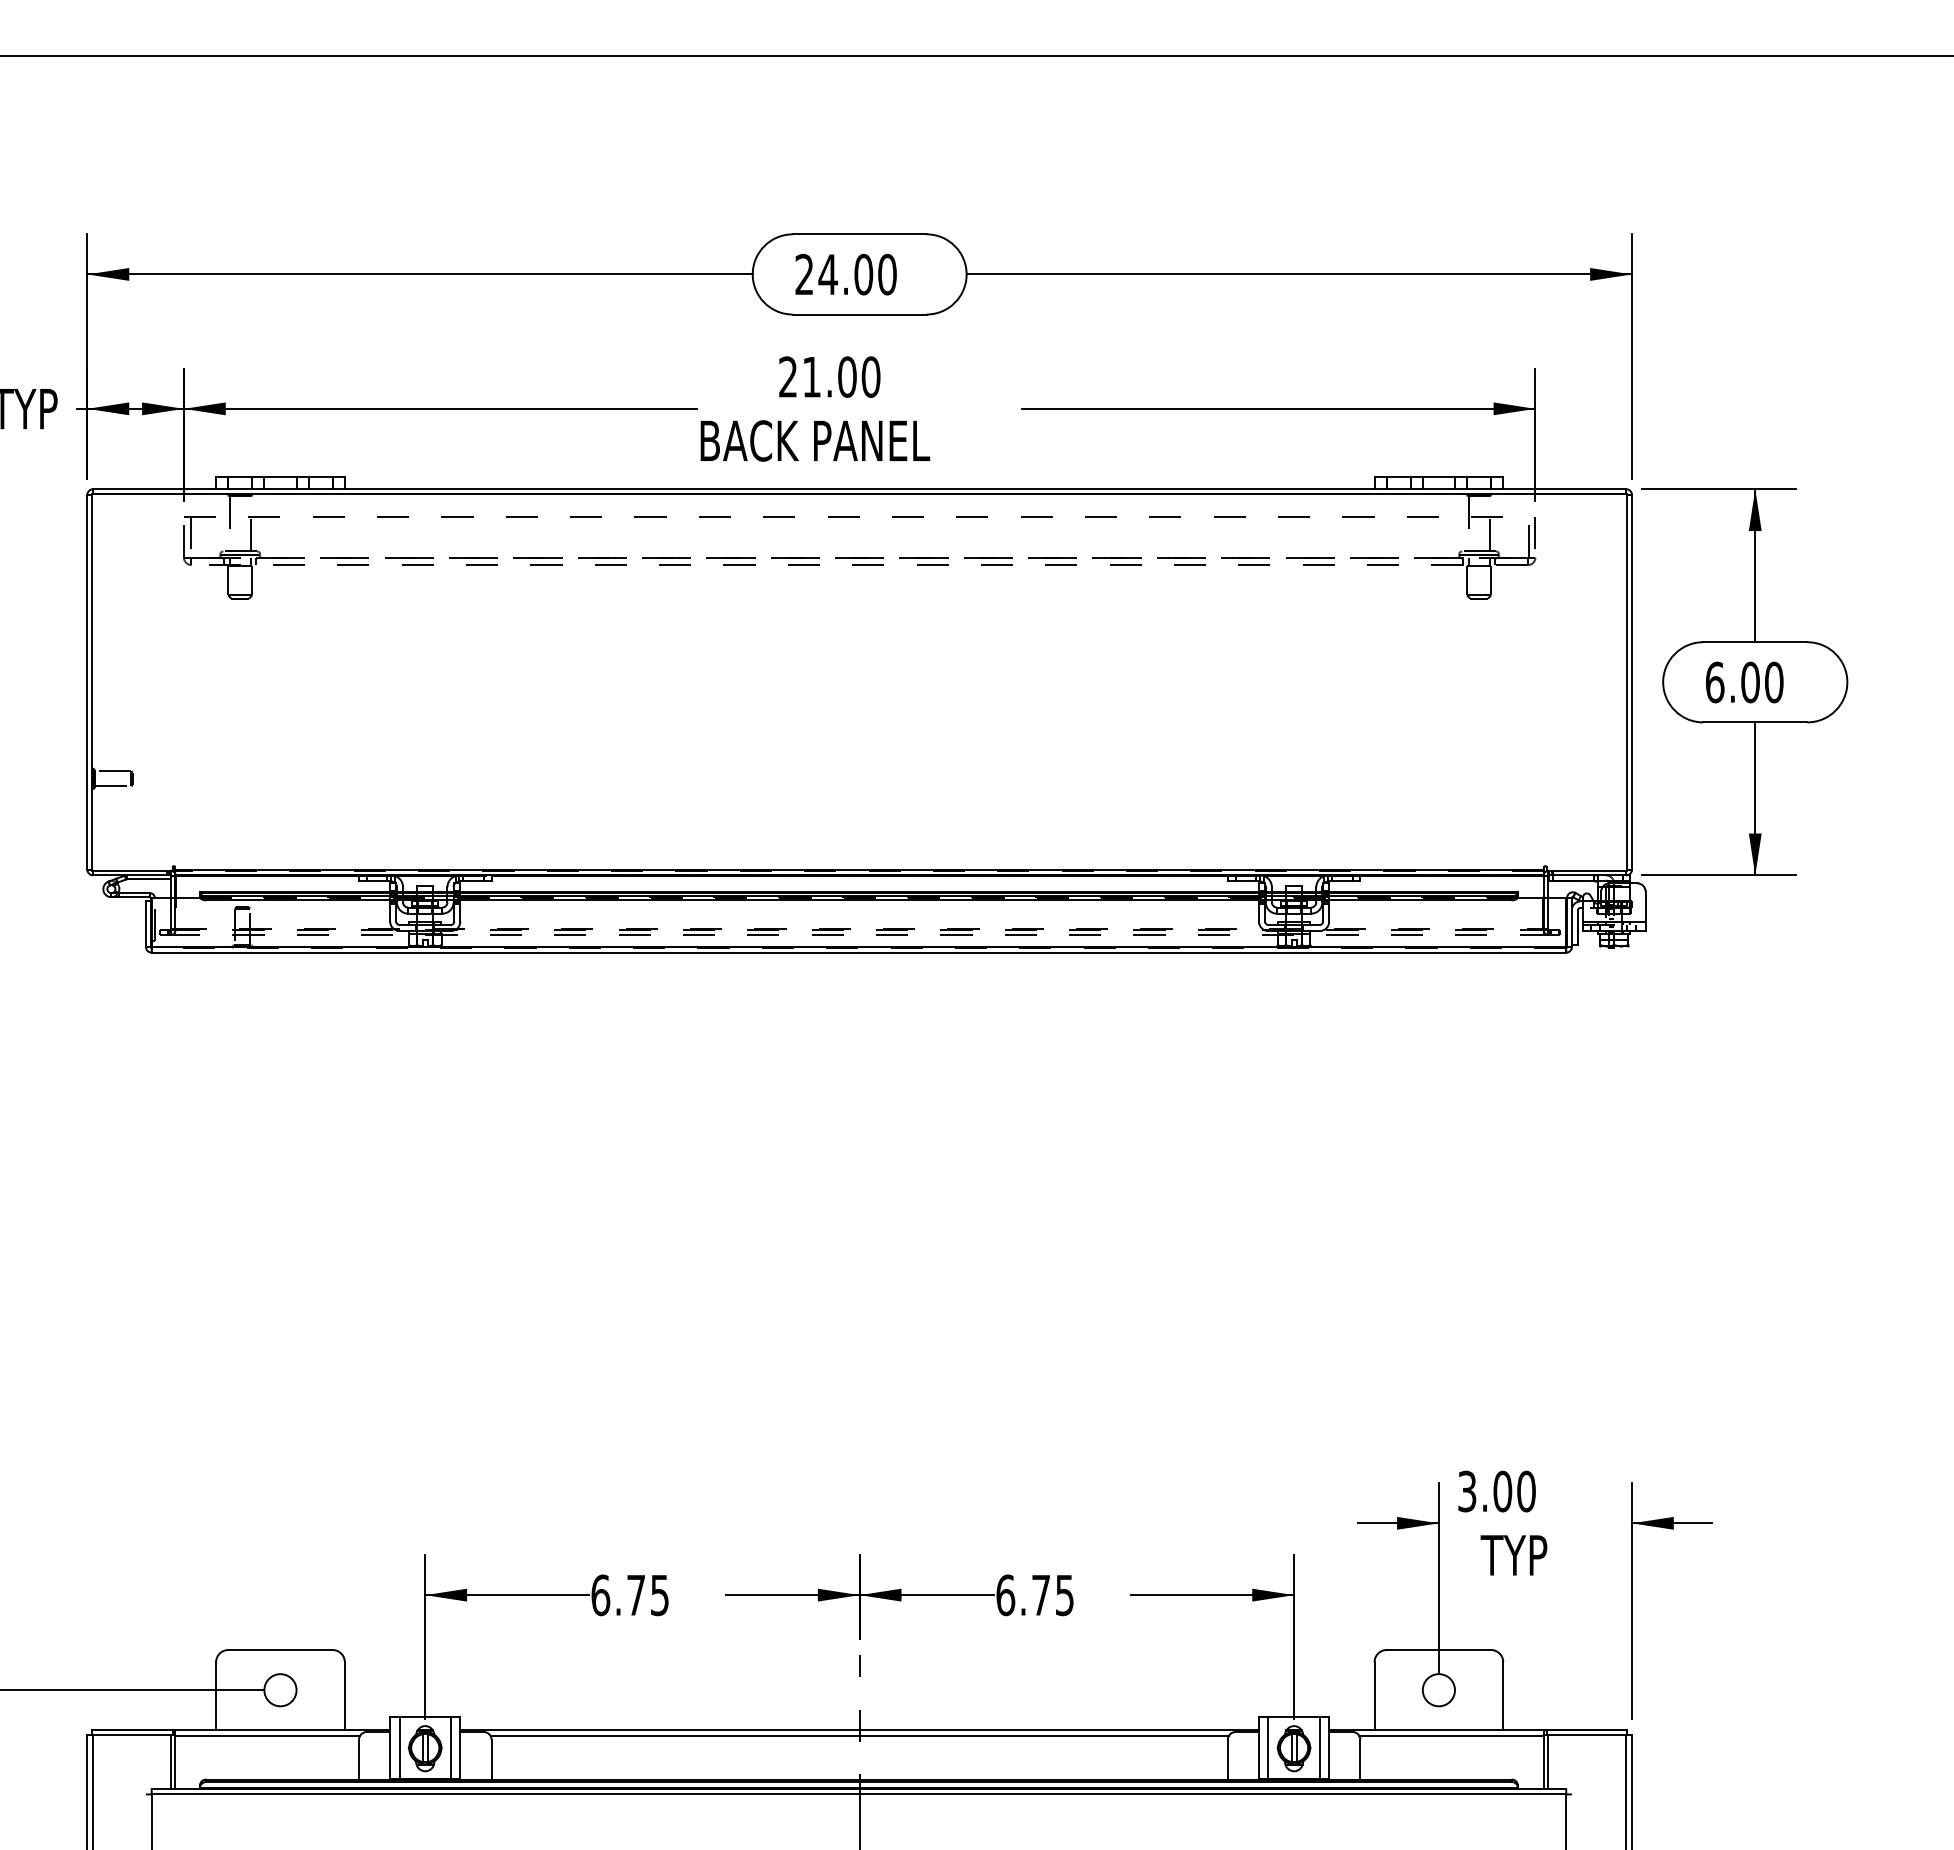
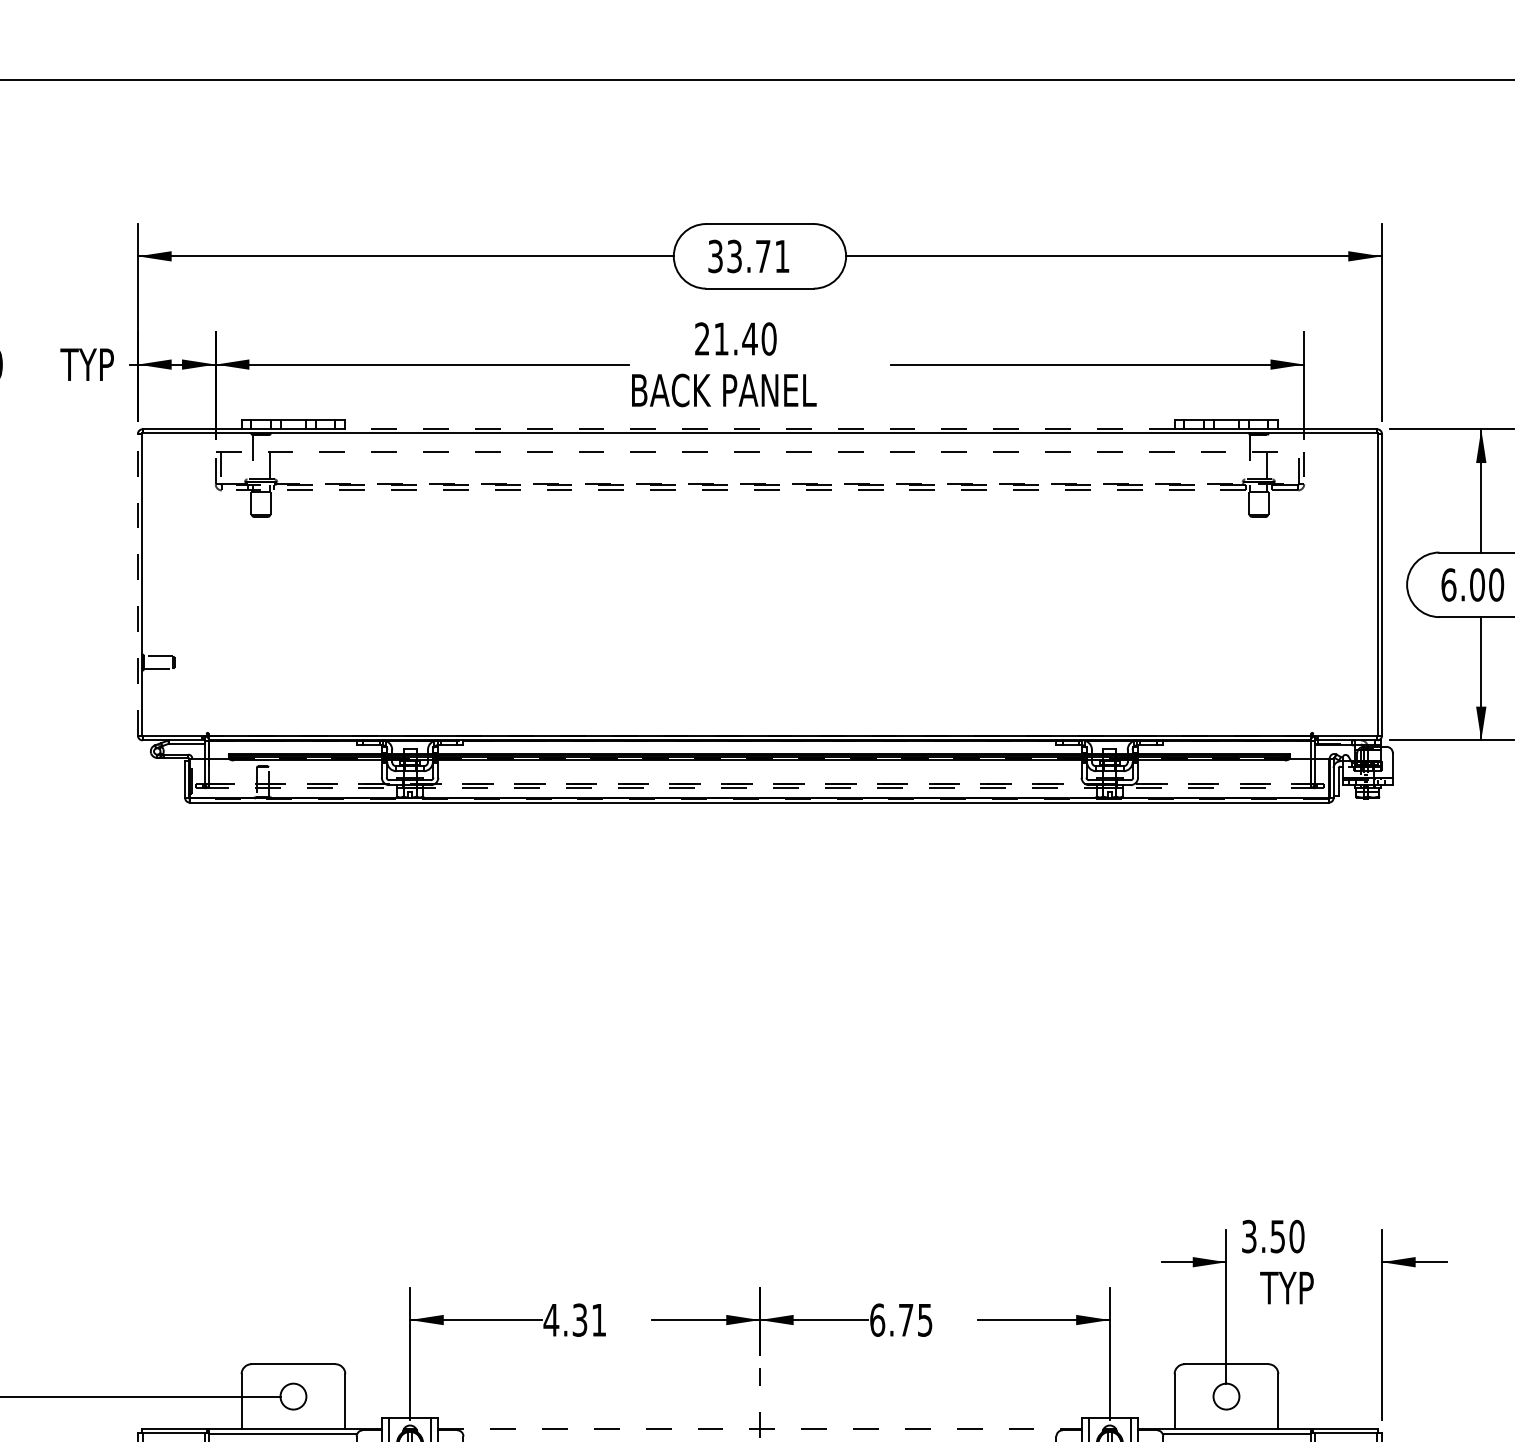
text: (845, 274) -> (748, 256), 24.00 -> 33.71
text: (847, 376) -> (750, 338), 21.00 -> 21.40
line: (859, 489) -> (759, 429), solid -> dashed
line: (87, 681) -> (138, 584), solid -> dashed
text: (1502, 1491) -> (1277, 1236), 3.00 -> 3.50
text: (629, 1595) -> (574, 1320), 6.75 -> 4.31
line: (860, 1730) -> (760, 1429), solid -> dashed
line: (859, 1736) -> (759, 1433), removed

